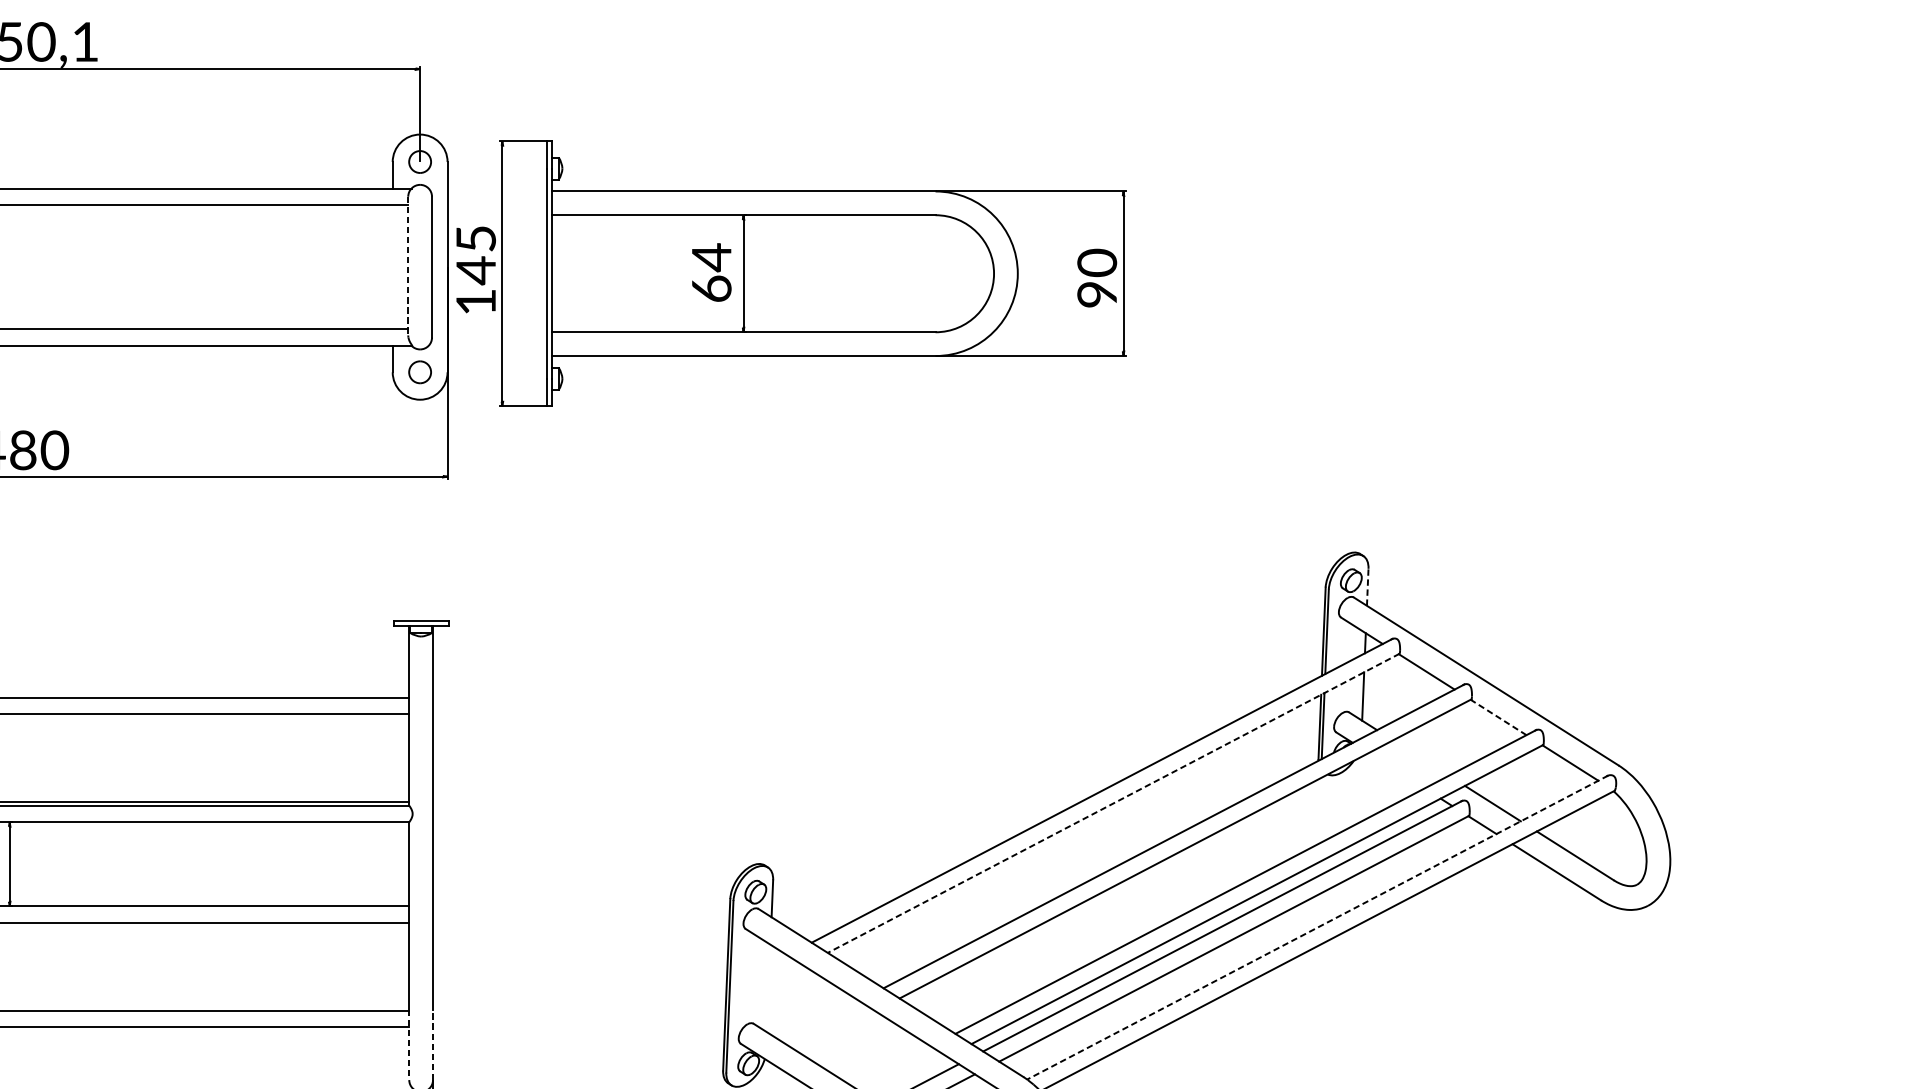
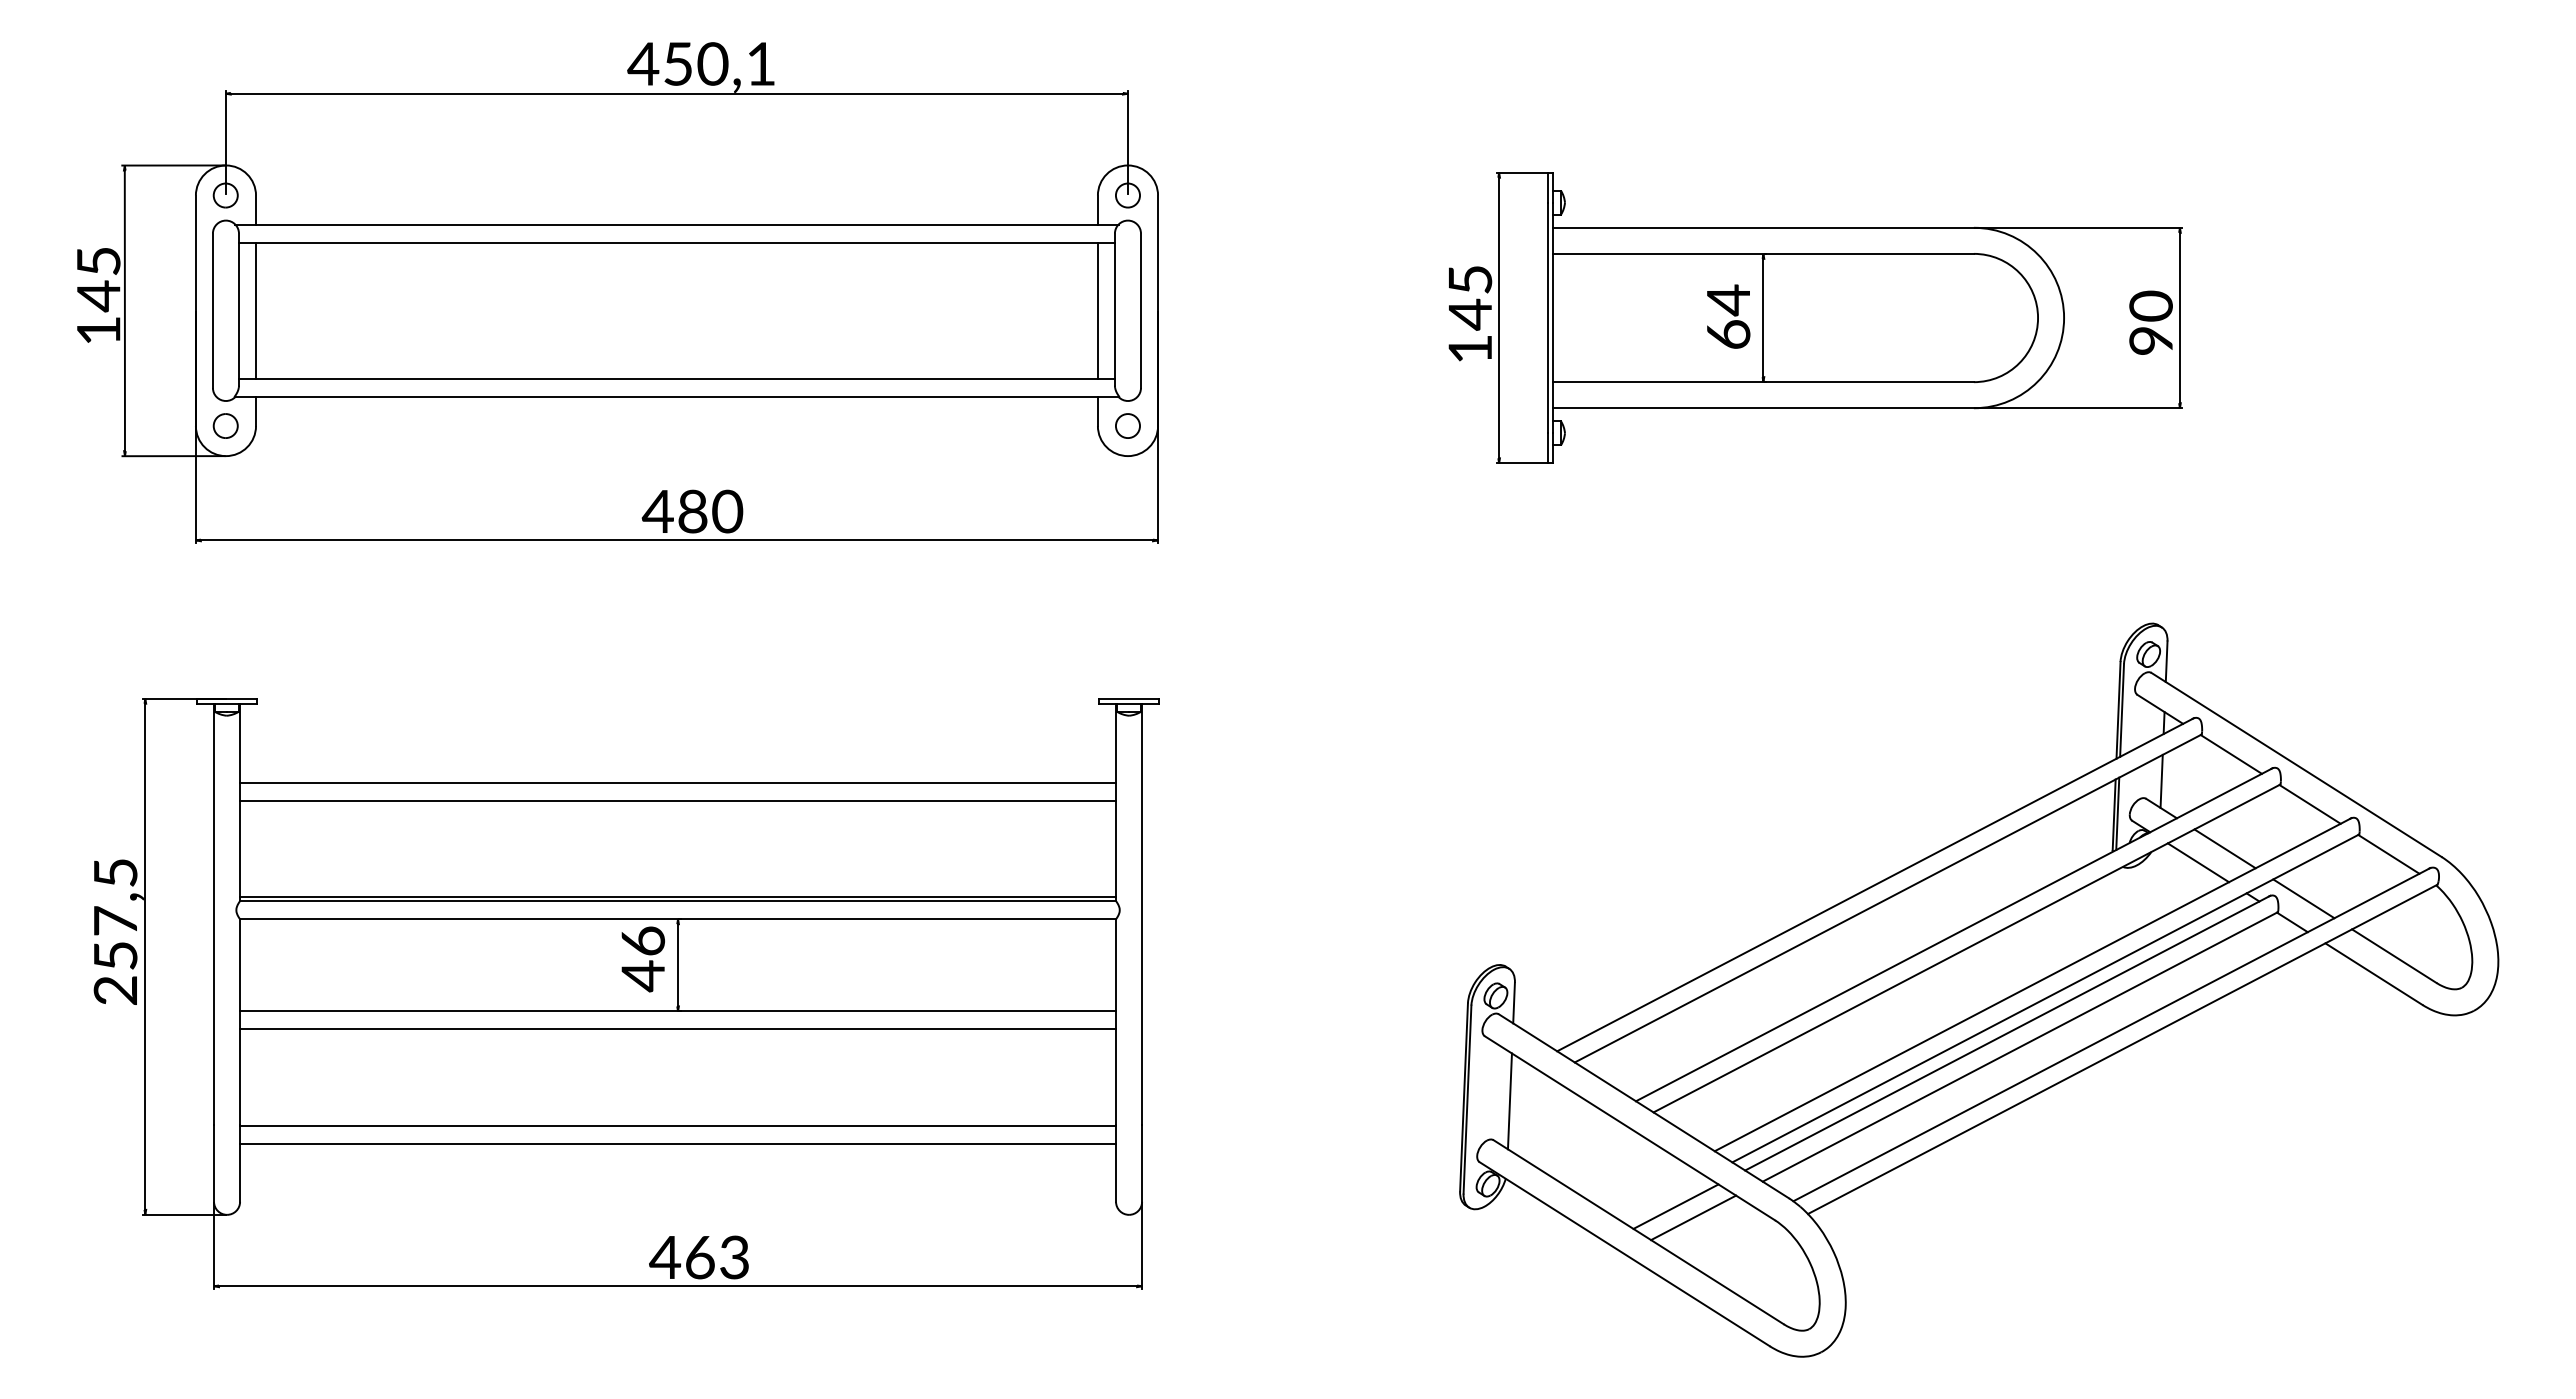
line: (392, 266) -> (1097, 310), added
line: (407, 266) -> (1114, 310), dashed -> solid
part: (791, 273) -> (1815, 317), moved
line: (1367, 587) -> (2166, 661), dashed -> solid
line: (1498, 717) -> (2309, 804), dashed -> solid
line: (1420, 757) -> (2224, 848), added
line: (1396, 770) -> (2198, 862), added
line: (1113, 803) -> (1888, 898), dashed -> solid
line: (1317, 927) -> (2111, 1034), dashed -> solid
line: (768, 988) -> (1509, 1101), added
line: (409, 1045) -> (1116, 1163), dashed -> solid
line: (433, 1045) -> (1142, 1163), dashed -> solid

